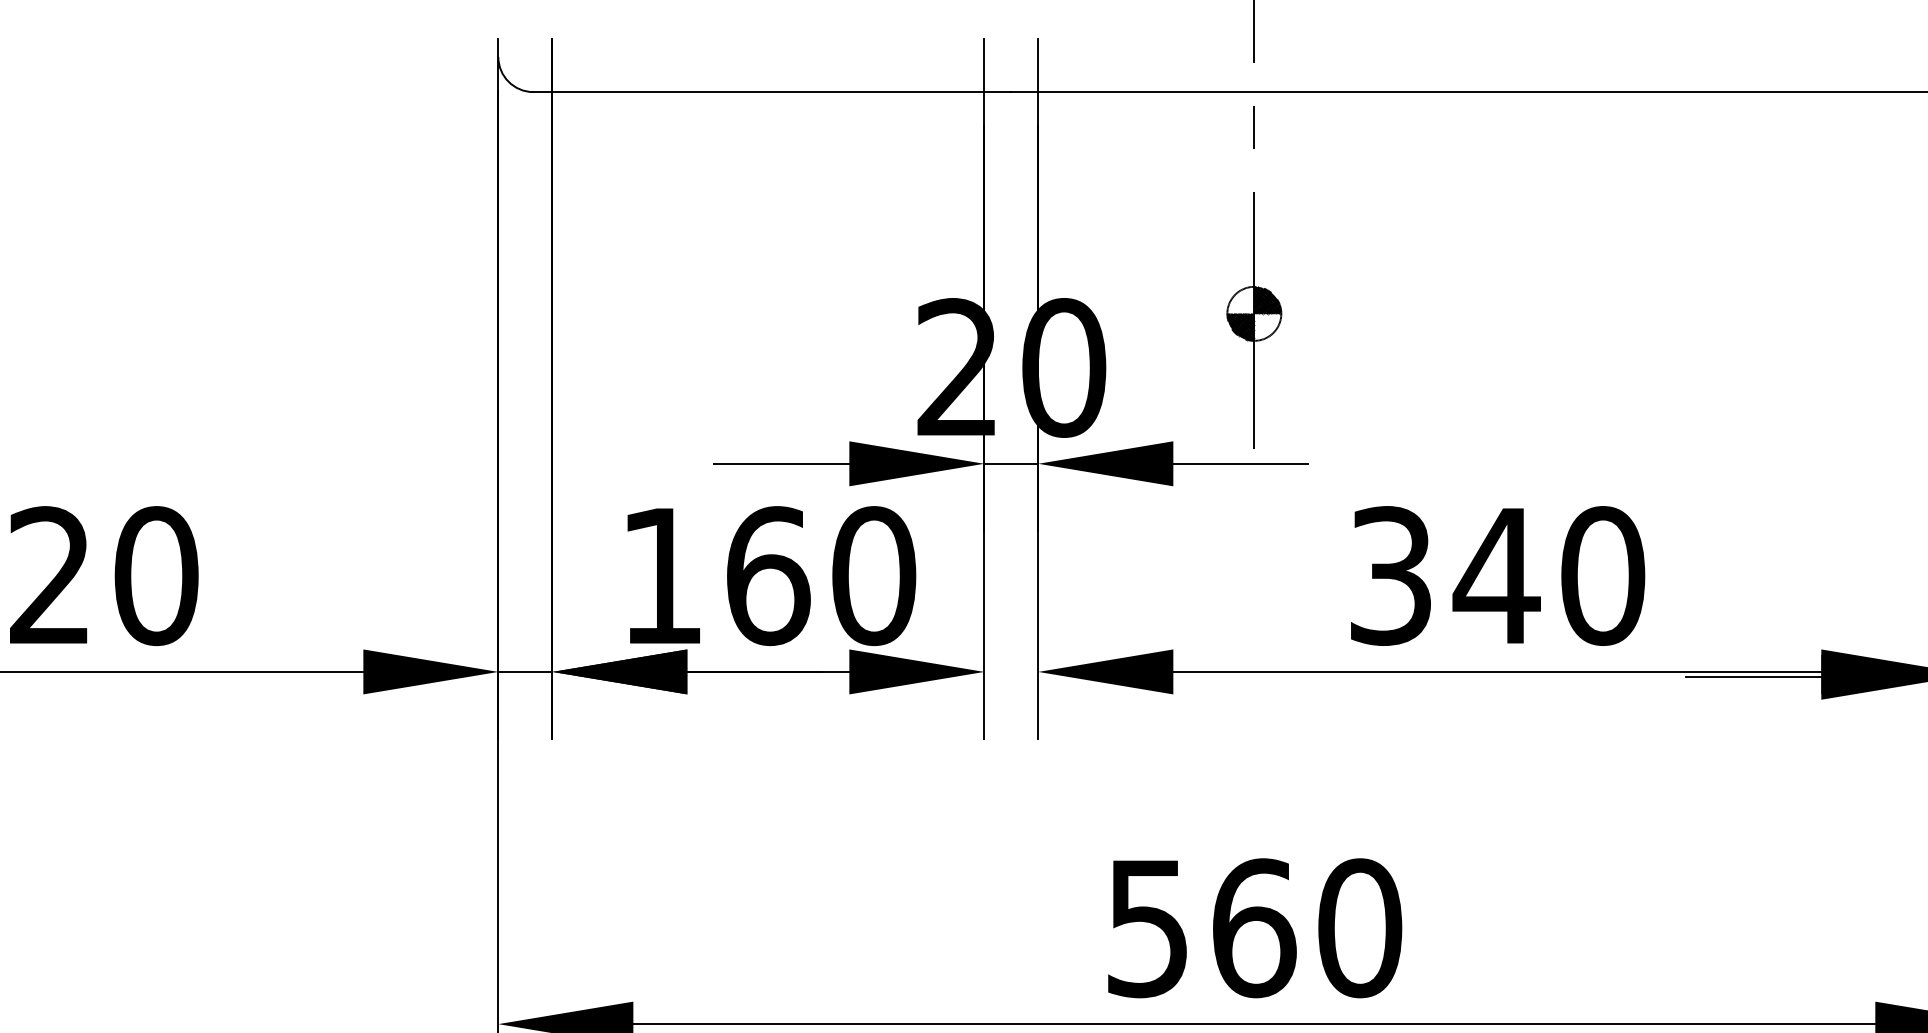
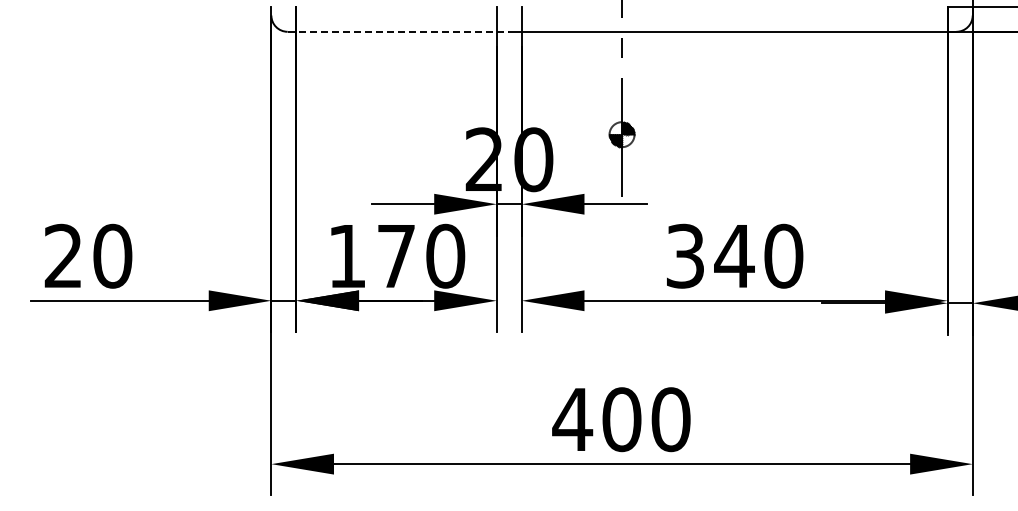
line: (772, 91) -> (398, 31), solid -> dashed
text: (768, 574) -> (396, 255), 160 -> 170
text: (1199, 927) -> (596, 419), 560 -> 400

